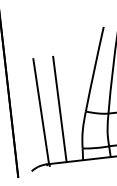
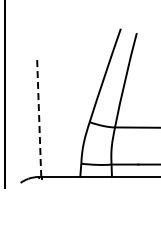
line: (59, 109) -> (60, 116), removed
line: (41, 111) -> (39, 116), solid -> dashed

